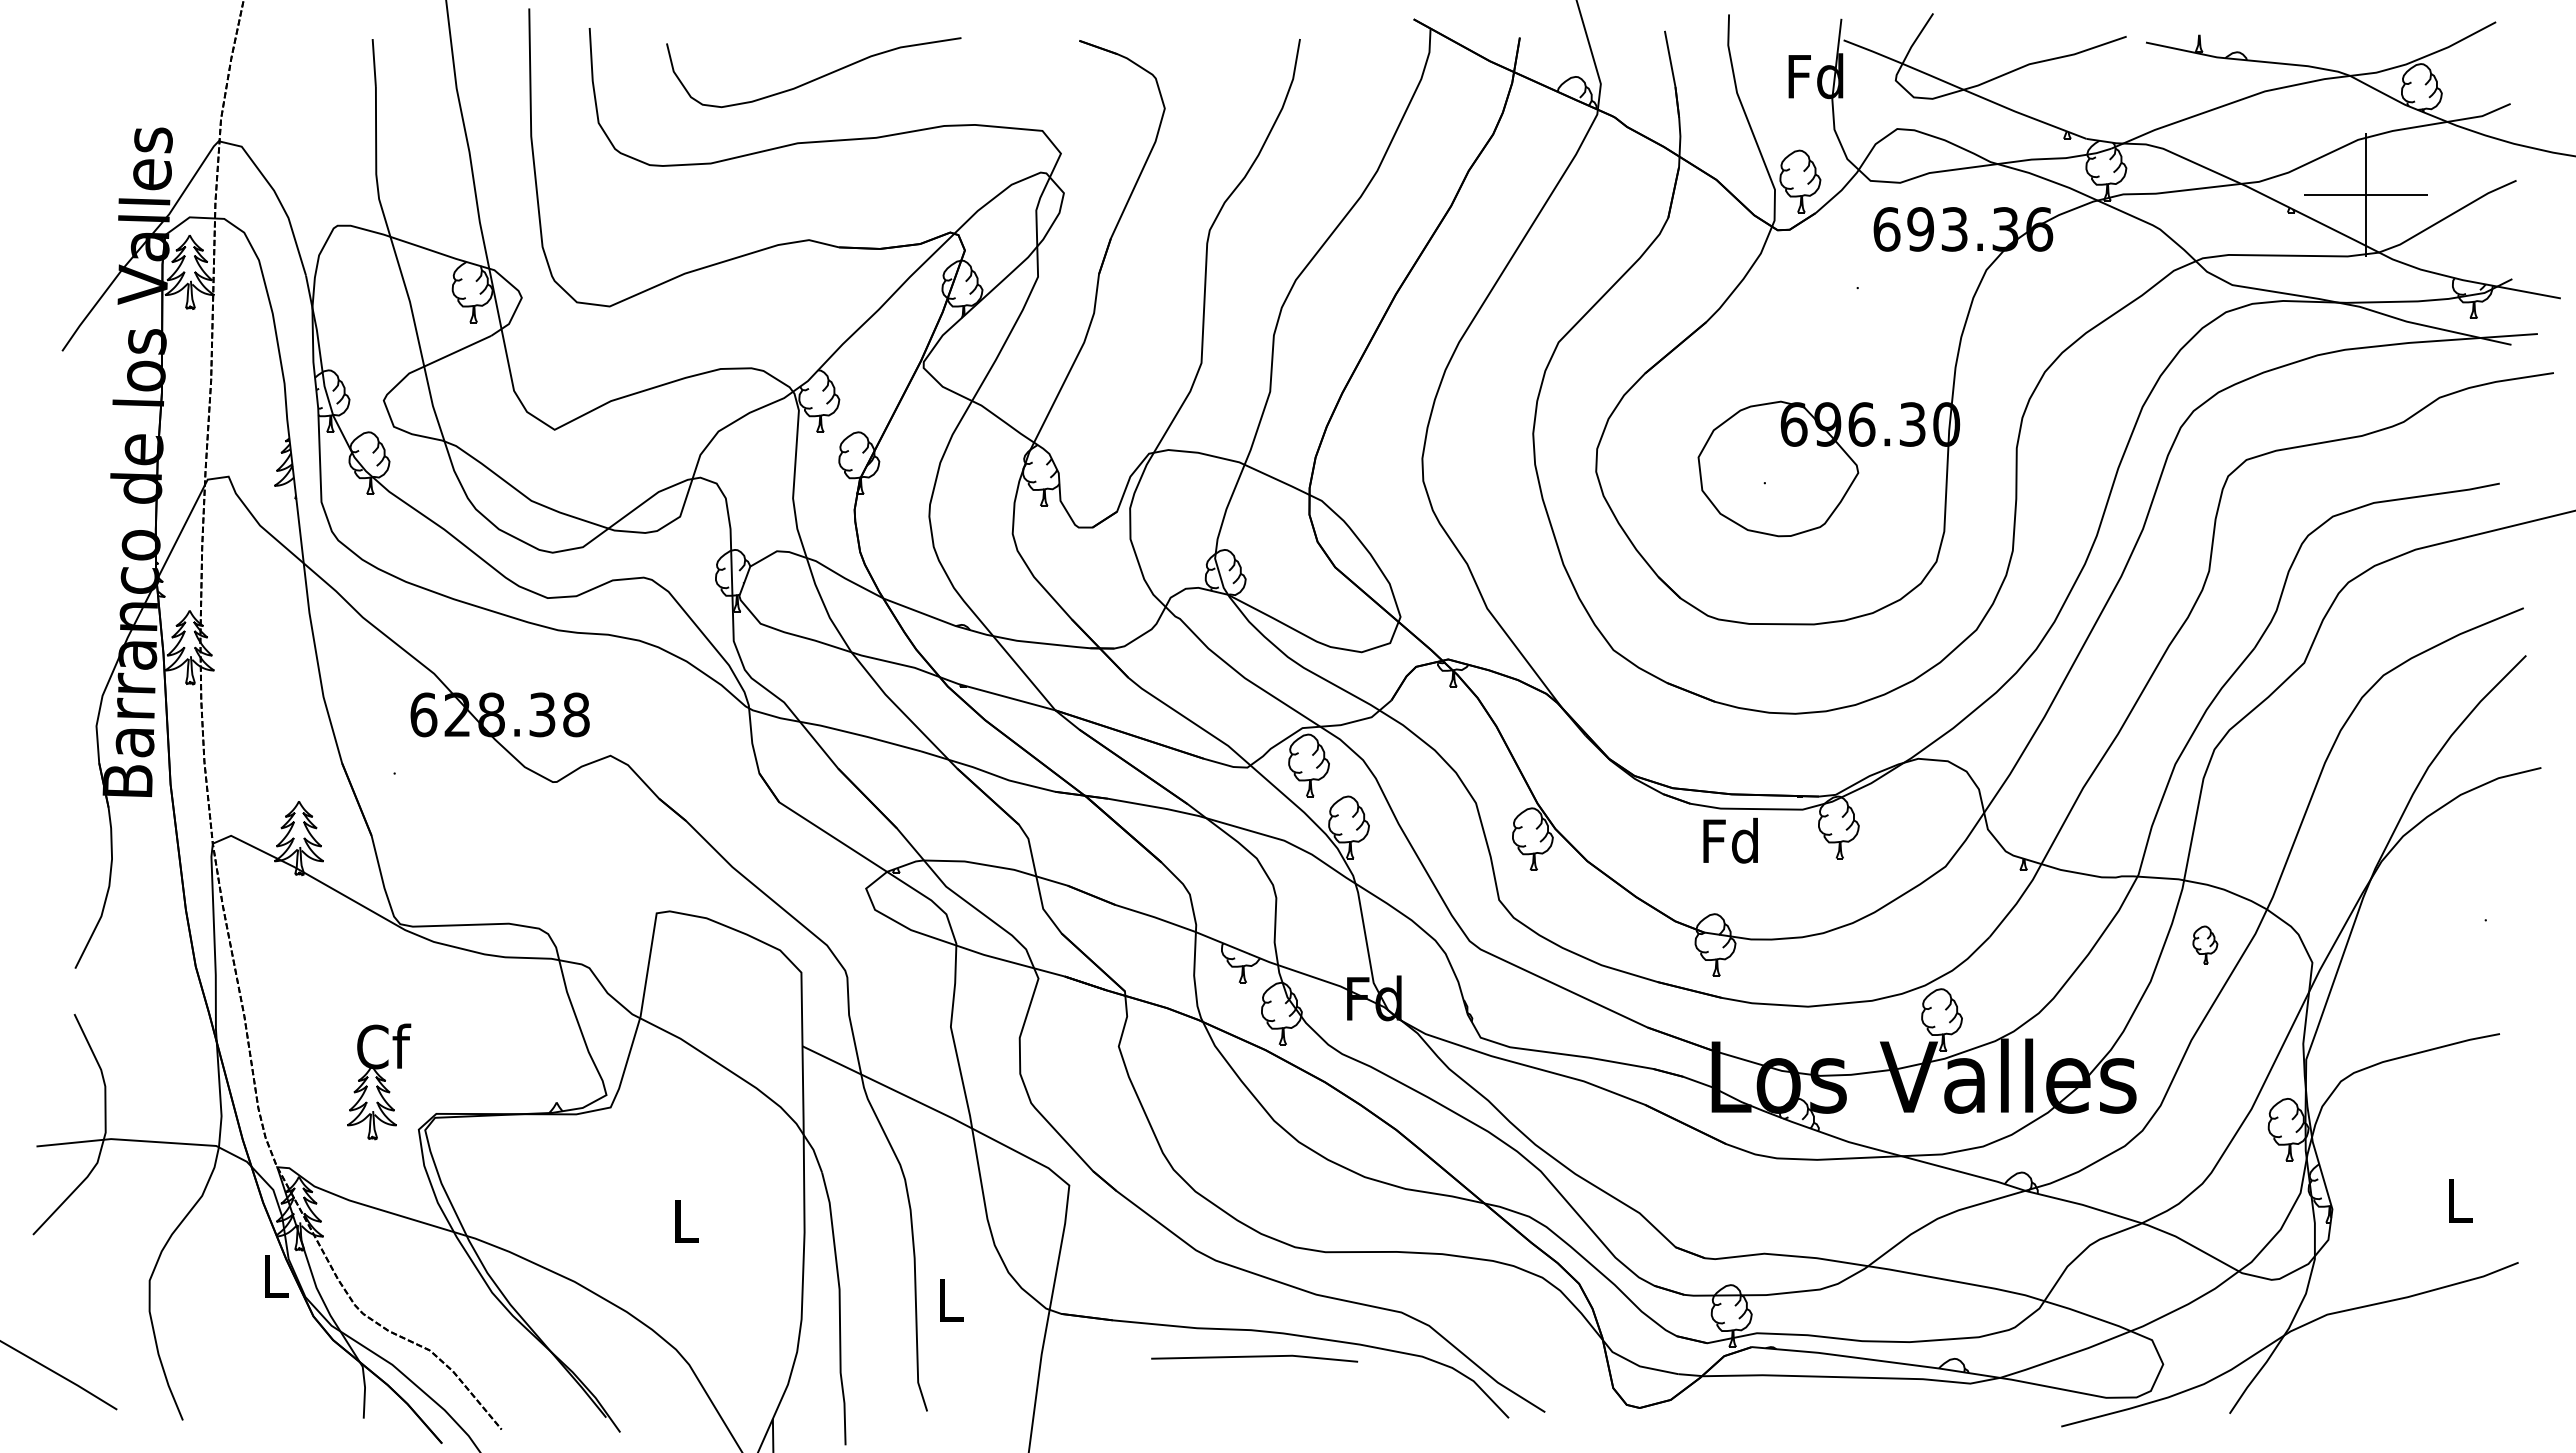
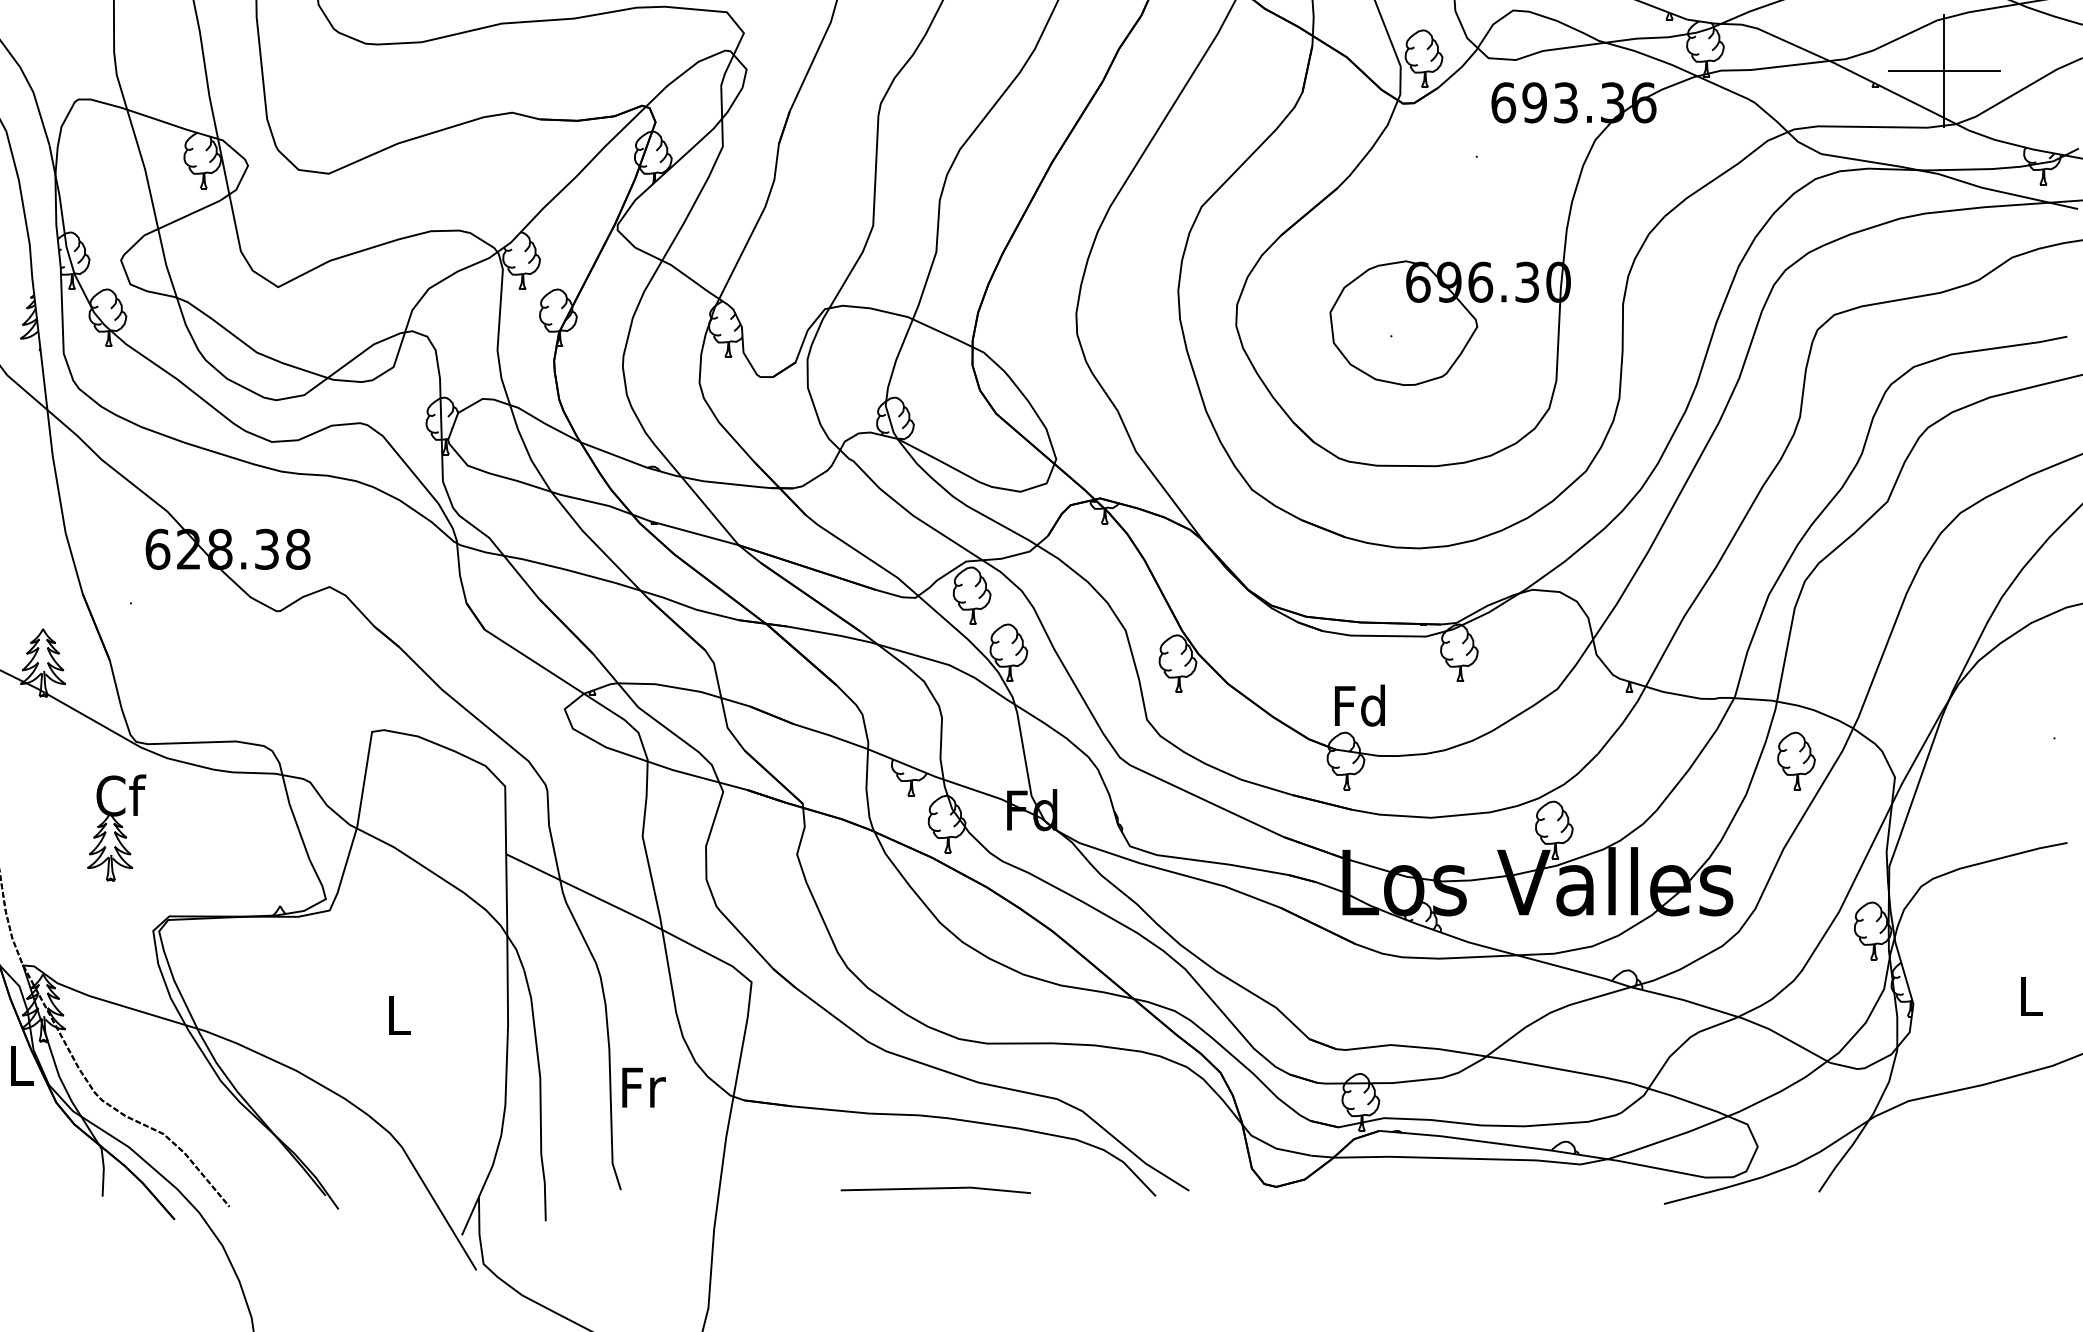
text: (1730, 840) -> (1359, 705), moved
part: (2205, 944) -> (1796, 760), size x1.67
part: (379, 1081) -> (117, 827), moved
text: (952, 1299) -> (644, 1087), L -> Fr
line: (1254, 1357) -> (935, 1189), moved

